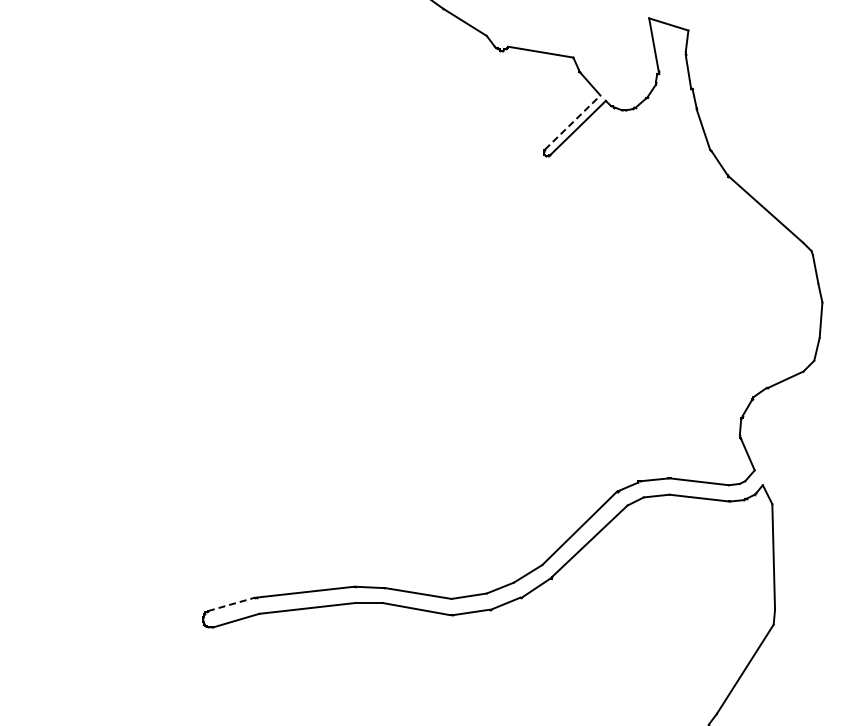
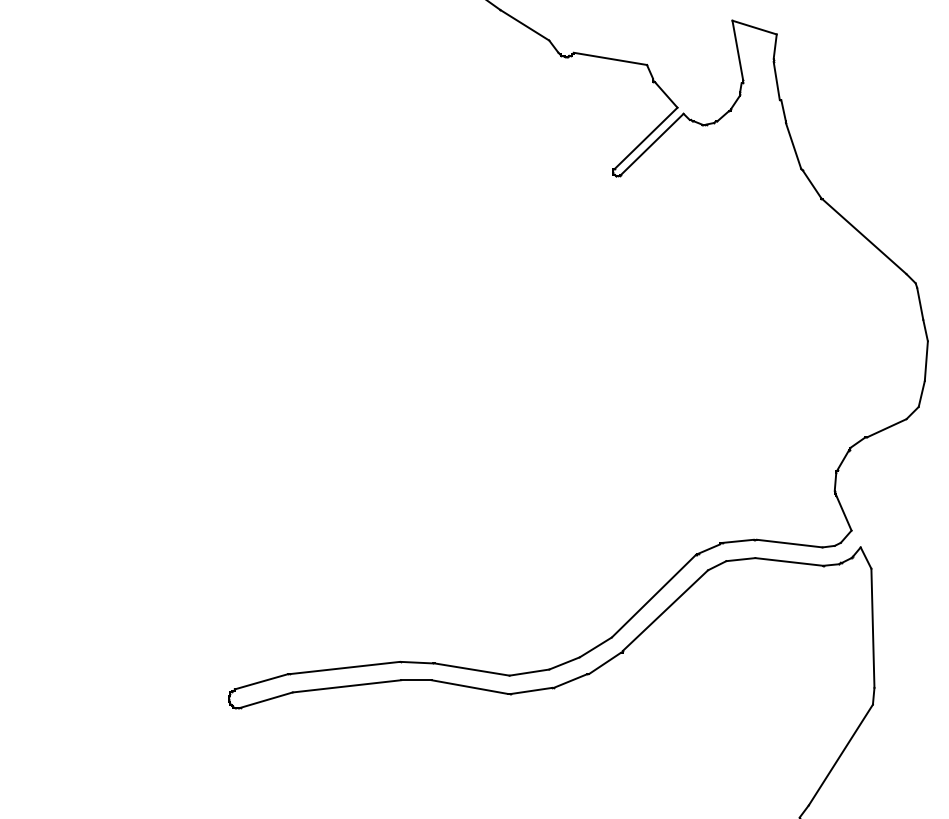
line: (572, 122) -> (645, 138), dashed -> solid
line: (231, 604) -> (261, 681), dashed -> solid

